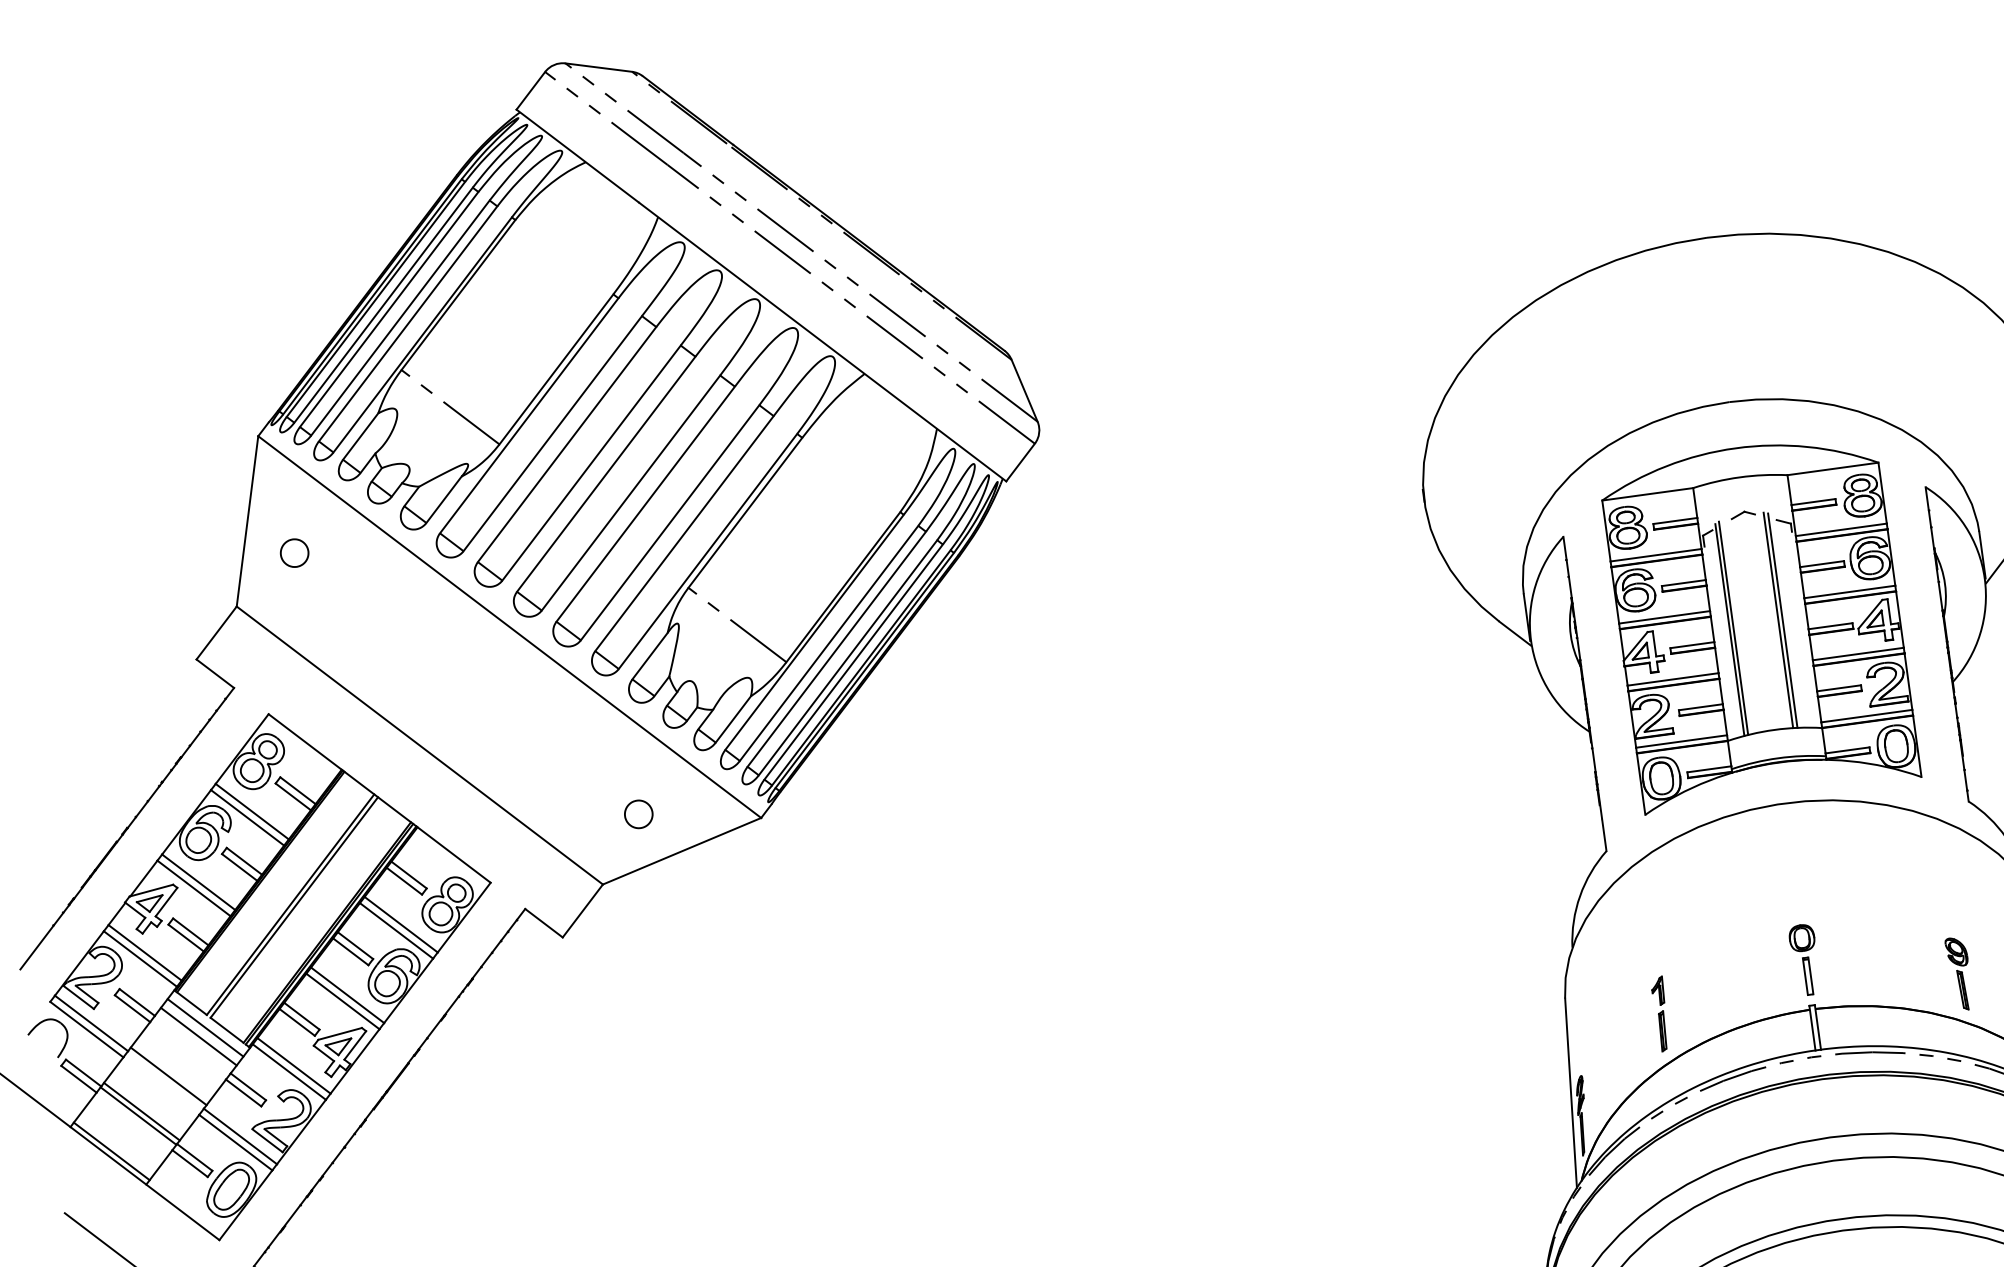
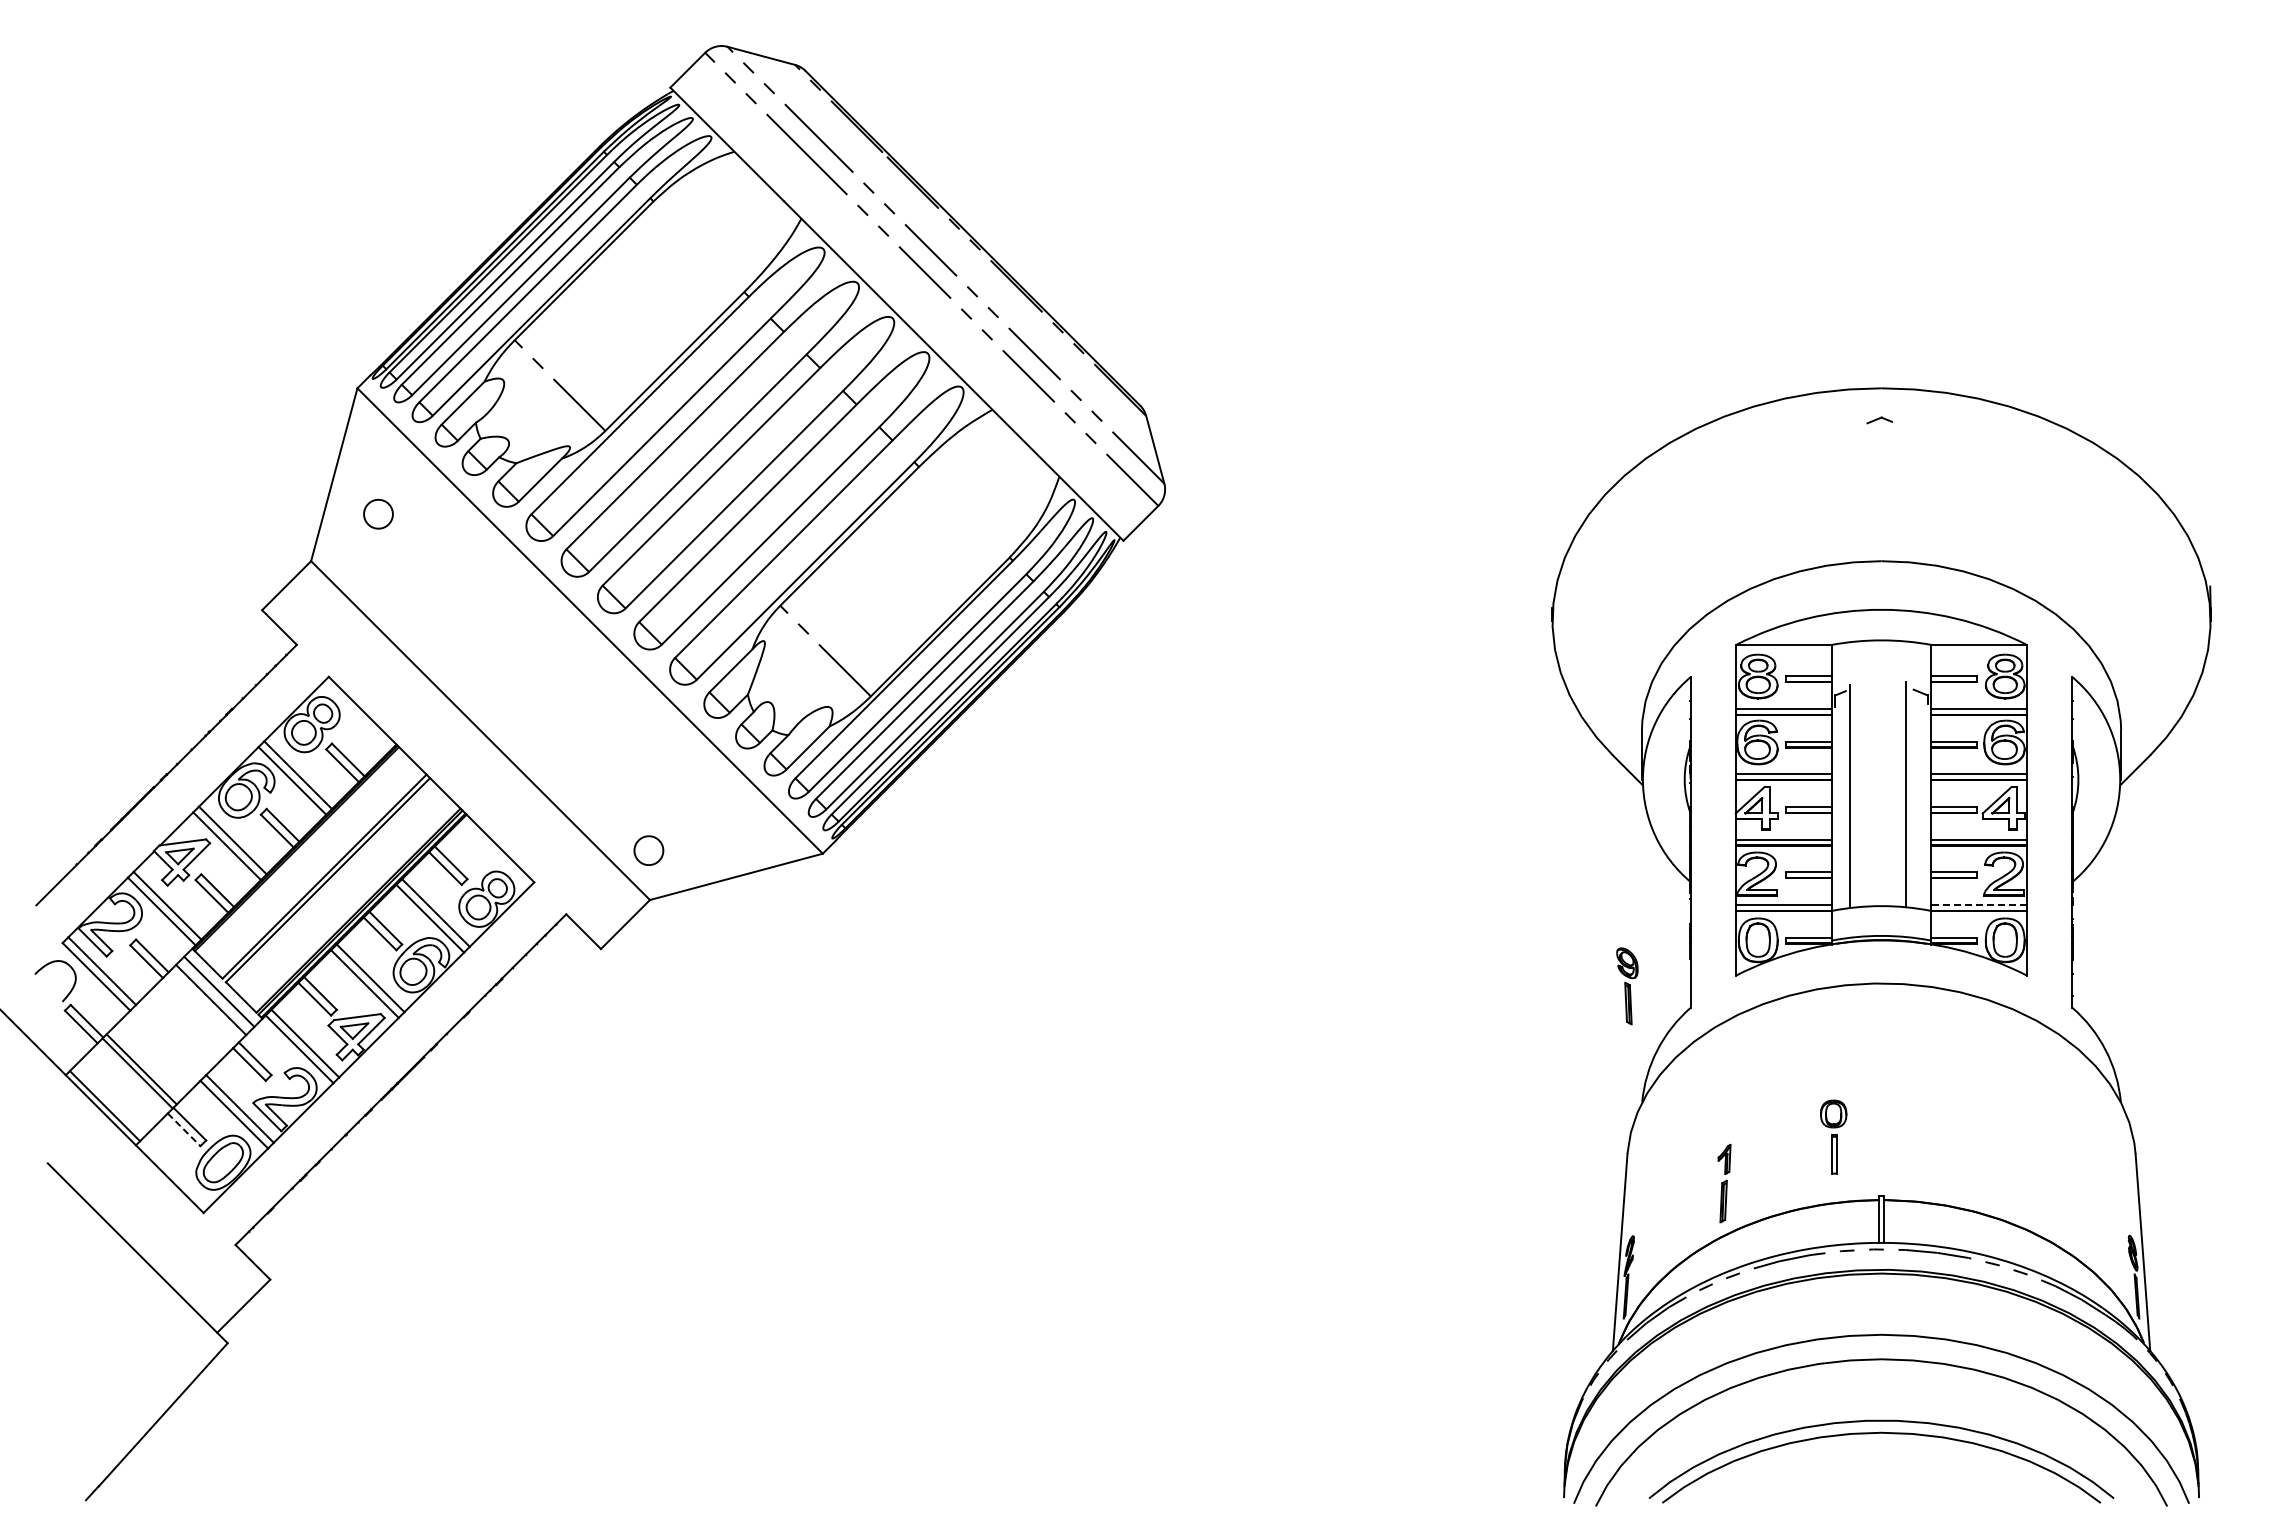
part: (1742, 514) -> (1879, 420), moved
line: (1778, 620) -> (1901, 793), removed
line: (1733, 628) -> (1853, 795), removed
line: (1867, 715) -> (1979, 904), solid -> dashed
part: (638, 814) -> (648, 850), moved
part: (1804, 959) -> (1833, 1136), moved
part: (1959, 974) -> (1627, 986), moved
line: (168, 1076) -> (174, 1036), removed
line: (190, 1164) -> (184, 1130), solid -> dashed

